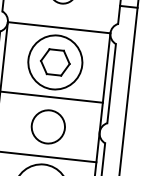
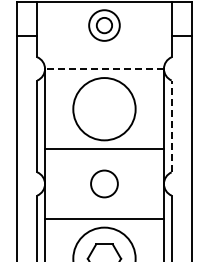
line: (59, 27) -> (104, 68), solid -> dashed
part: (55, 61) -> (104, 108), removed
line: (111, 83) -> (171, 126), solid -> dashed
circle: (48, 126) -> (104, 183), size x0.7

